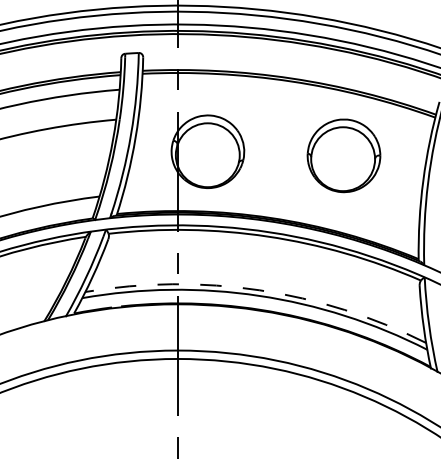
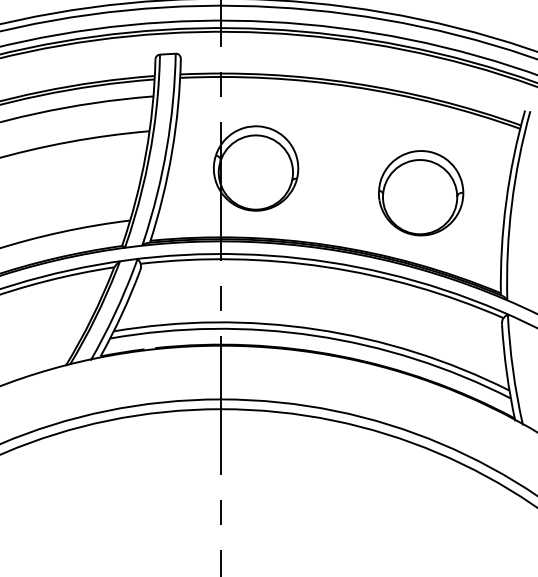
part: (344, 156) -> (421, 193), moved
arc: (259, 290) -> (316, 329), dashed -> solid

